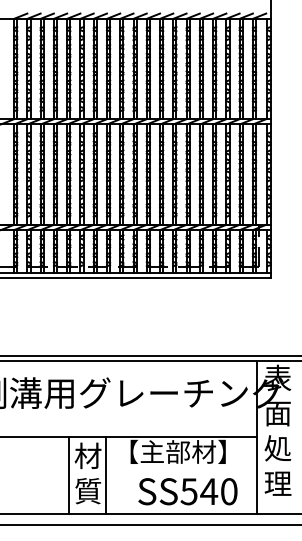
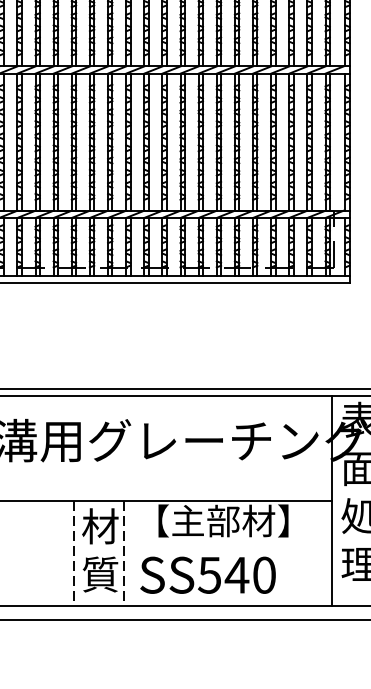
line: (68, 476) -> (73, 554), solid -> dashed
line: (105, 476) -> (124, 554), solid -> dashed
text: (187, 491) -> (207, 575), moved

